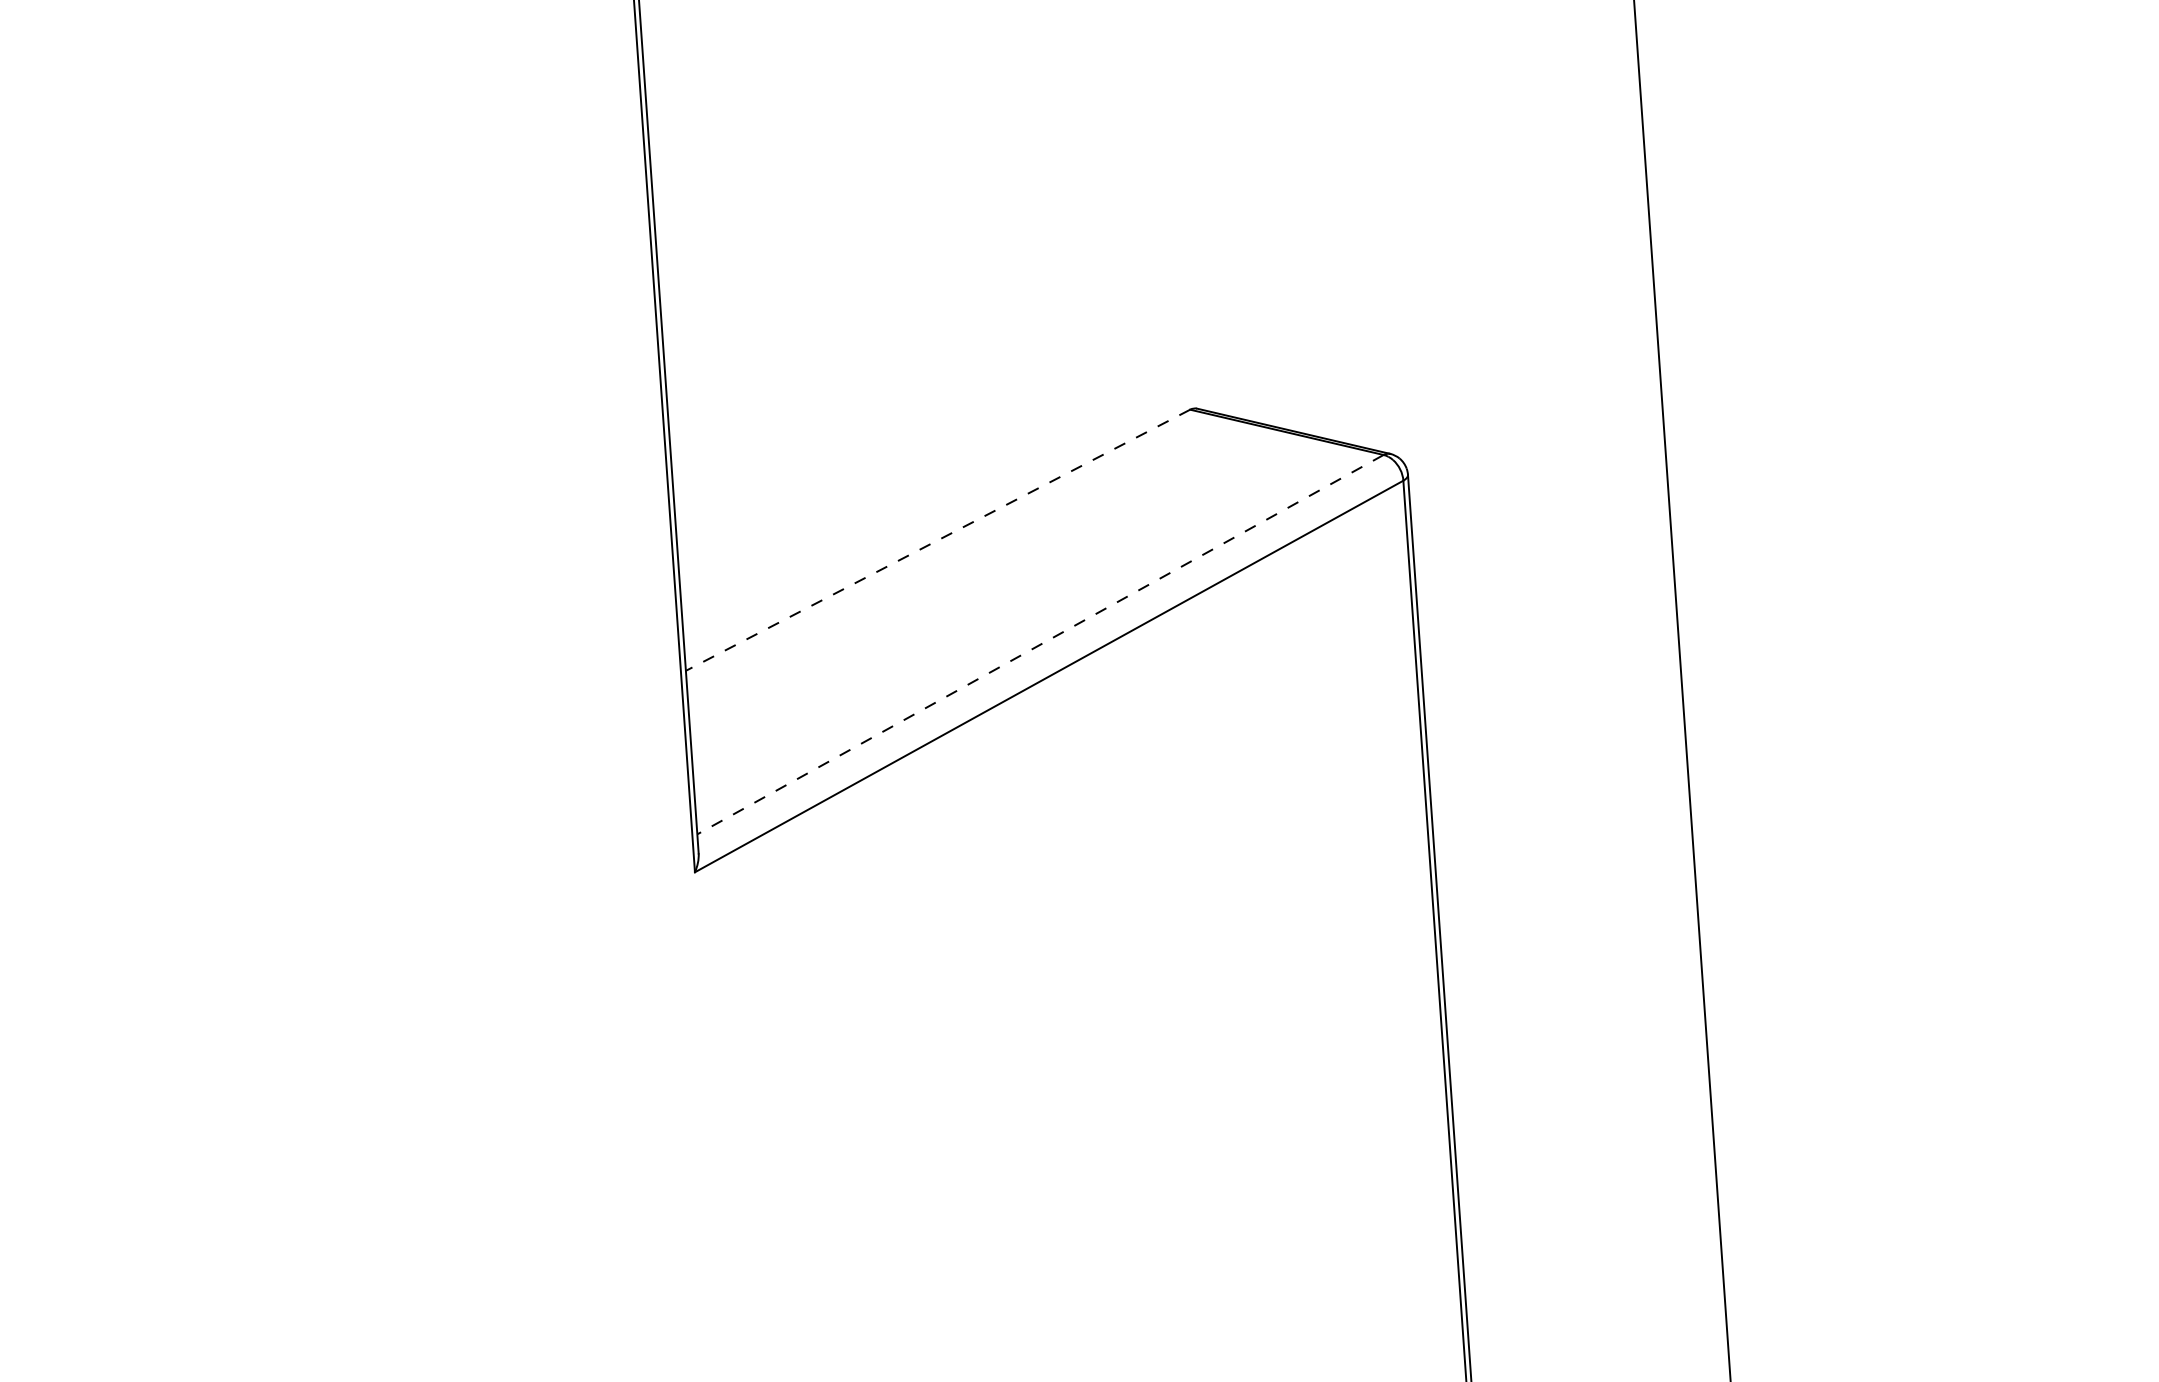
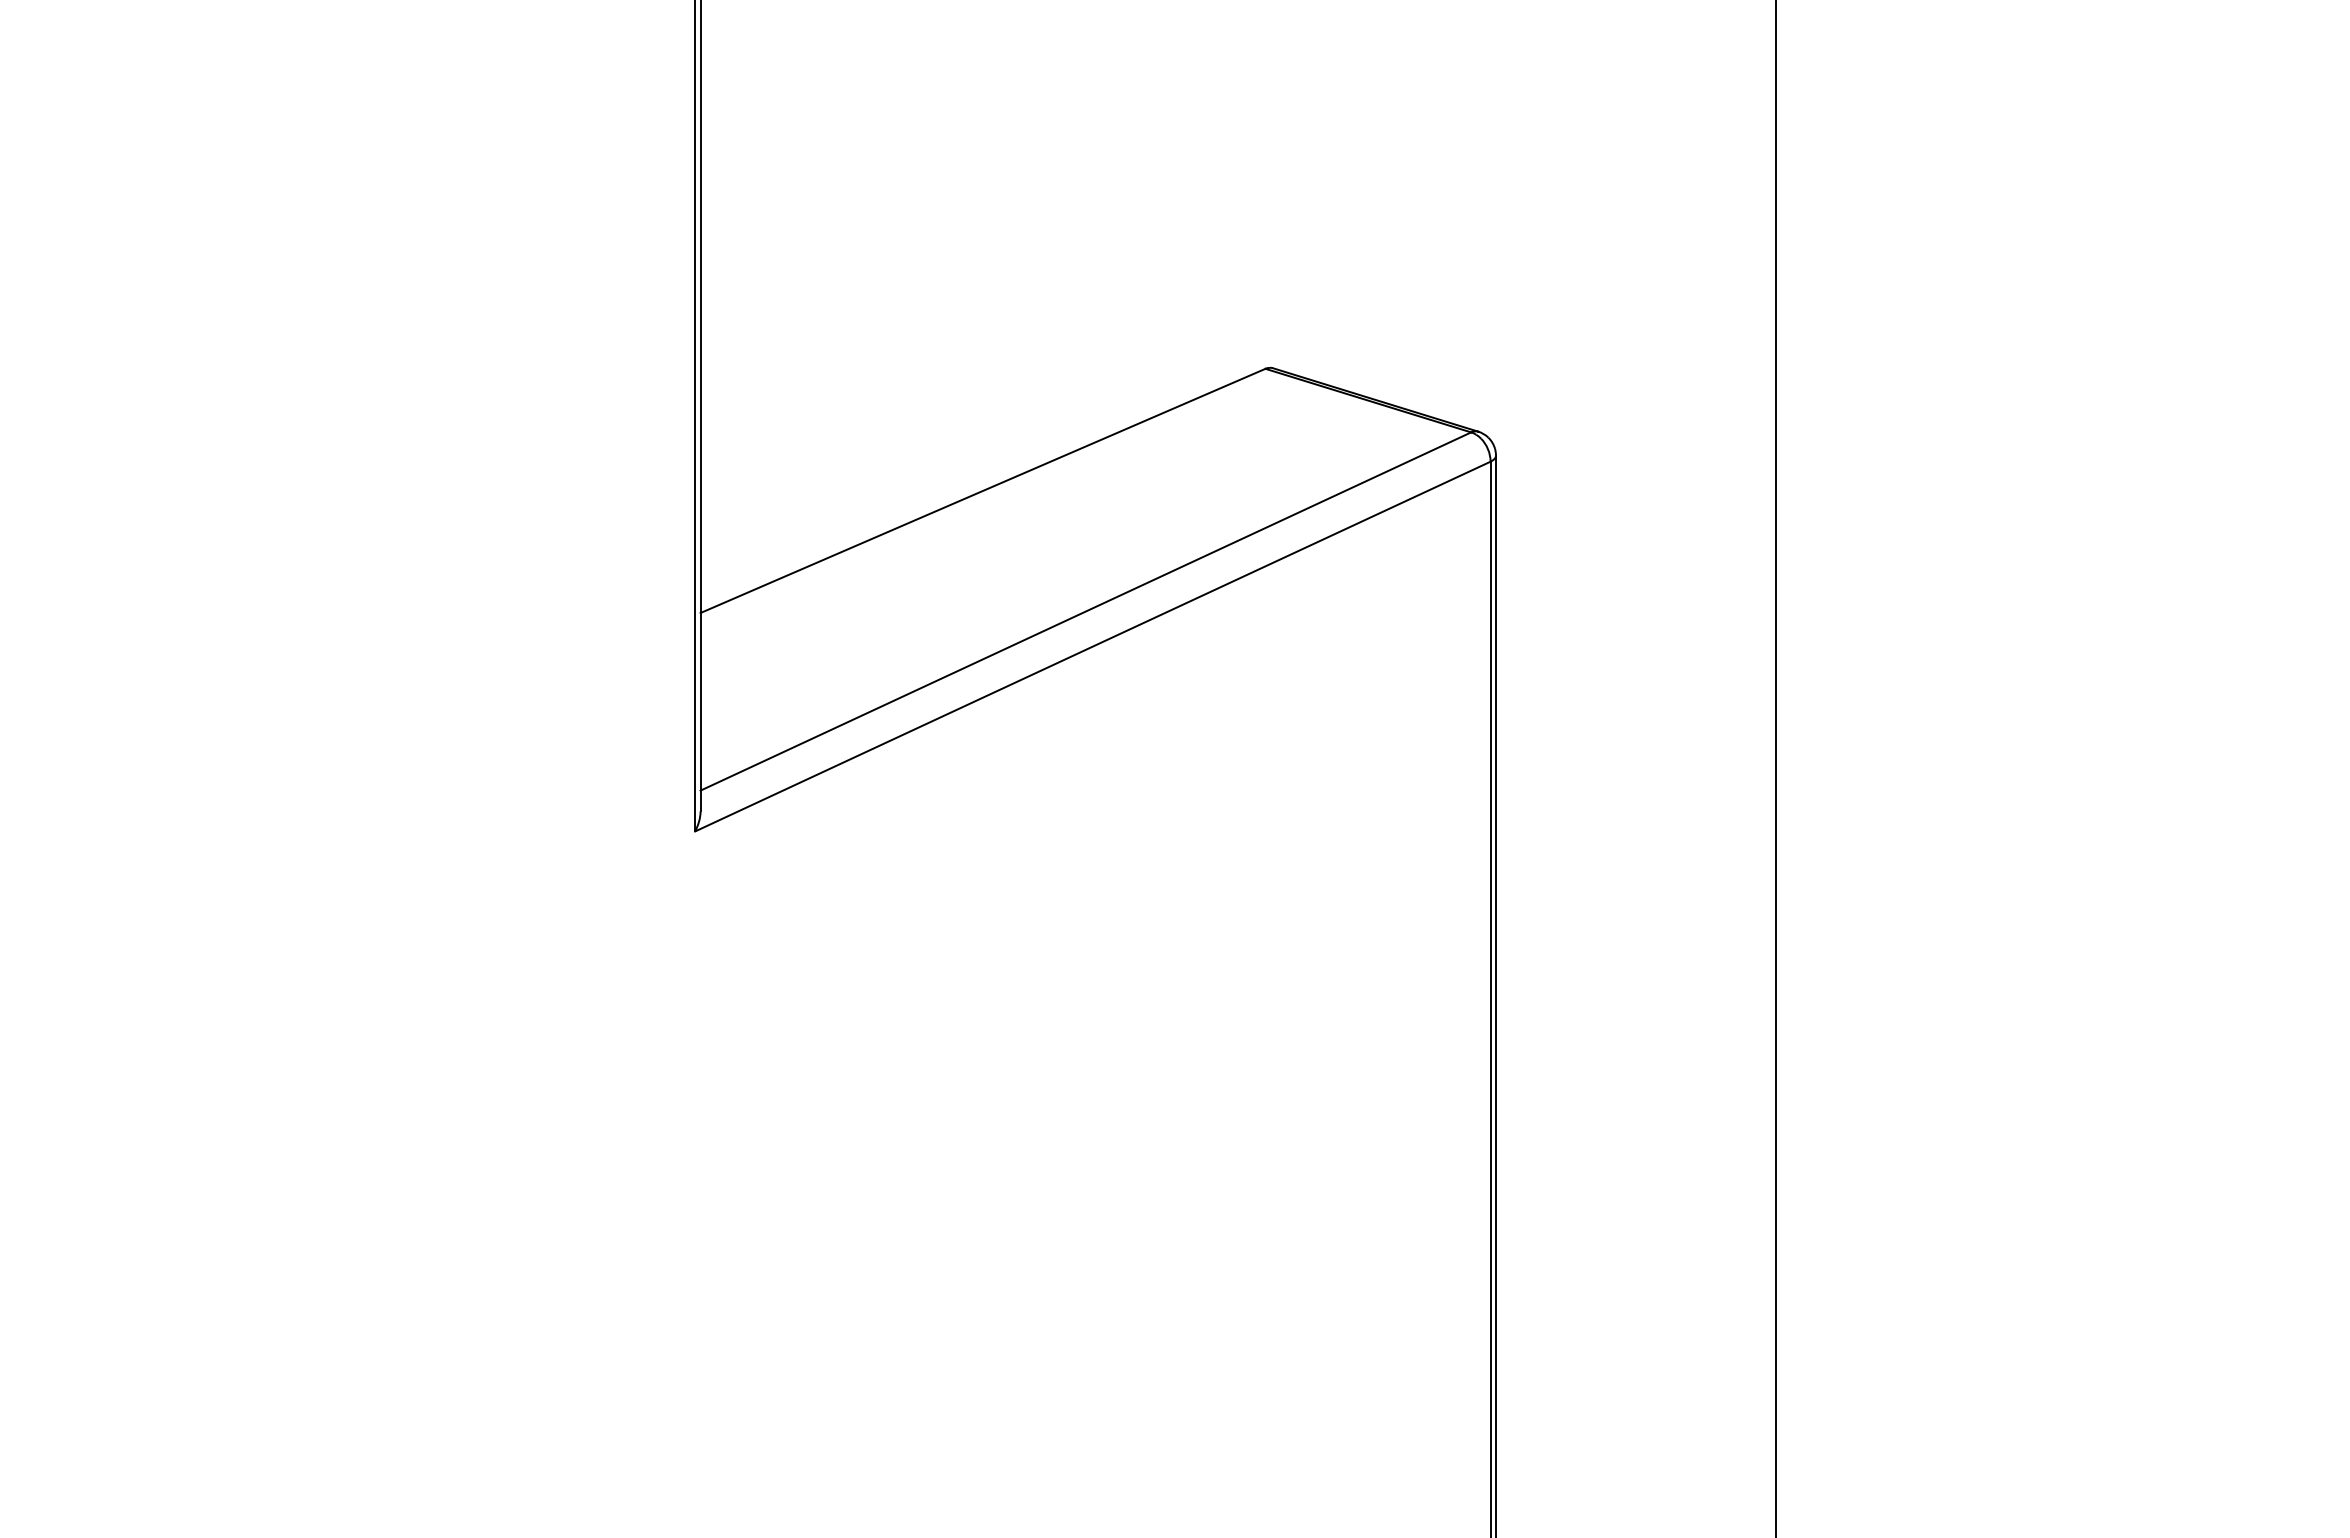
line: (938, 539) -> (983, 490), dashed -> solid
line: (1040, 644) -> (1085, 611), dashed -> solid

